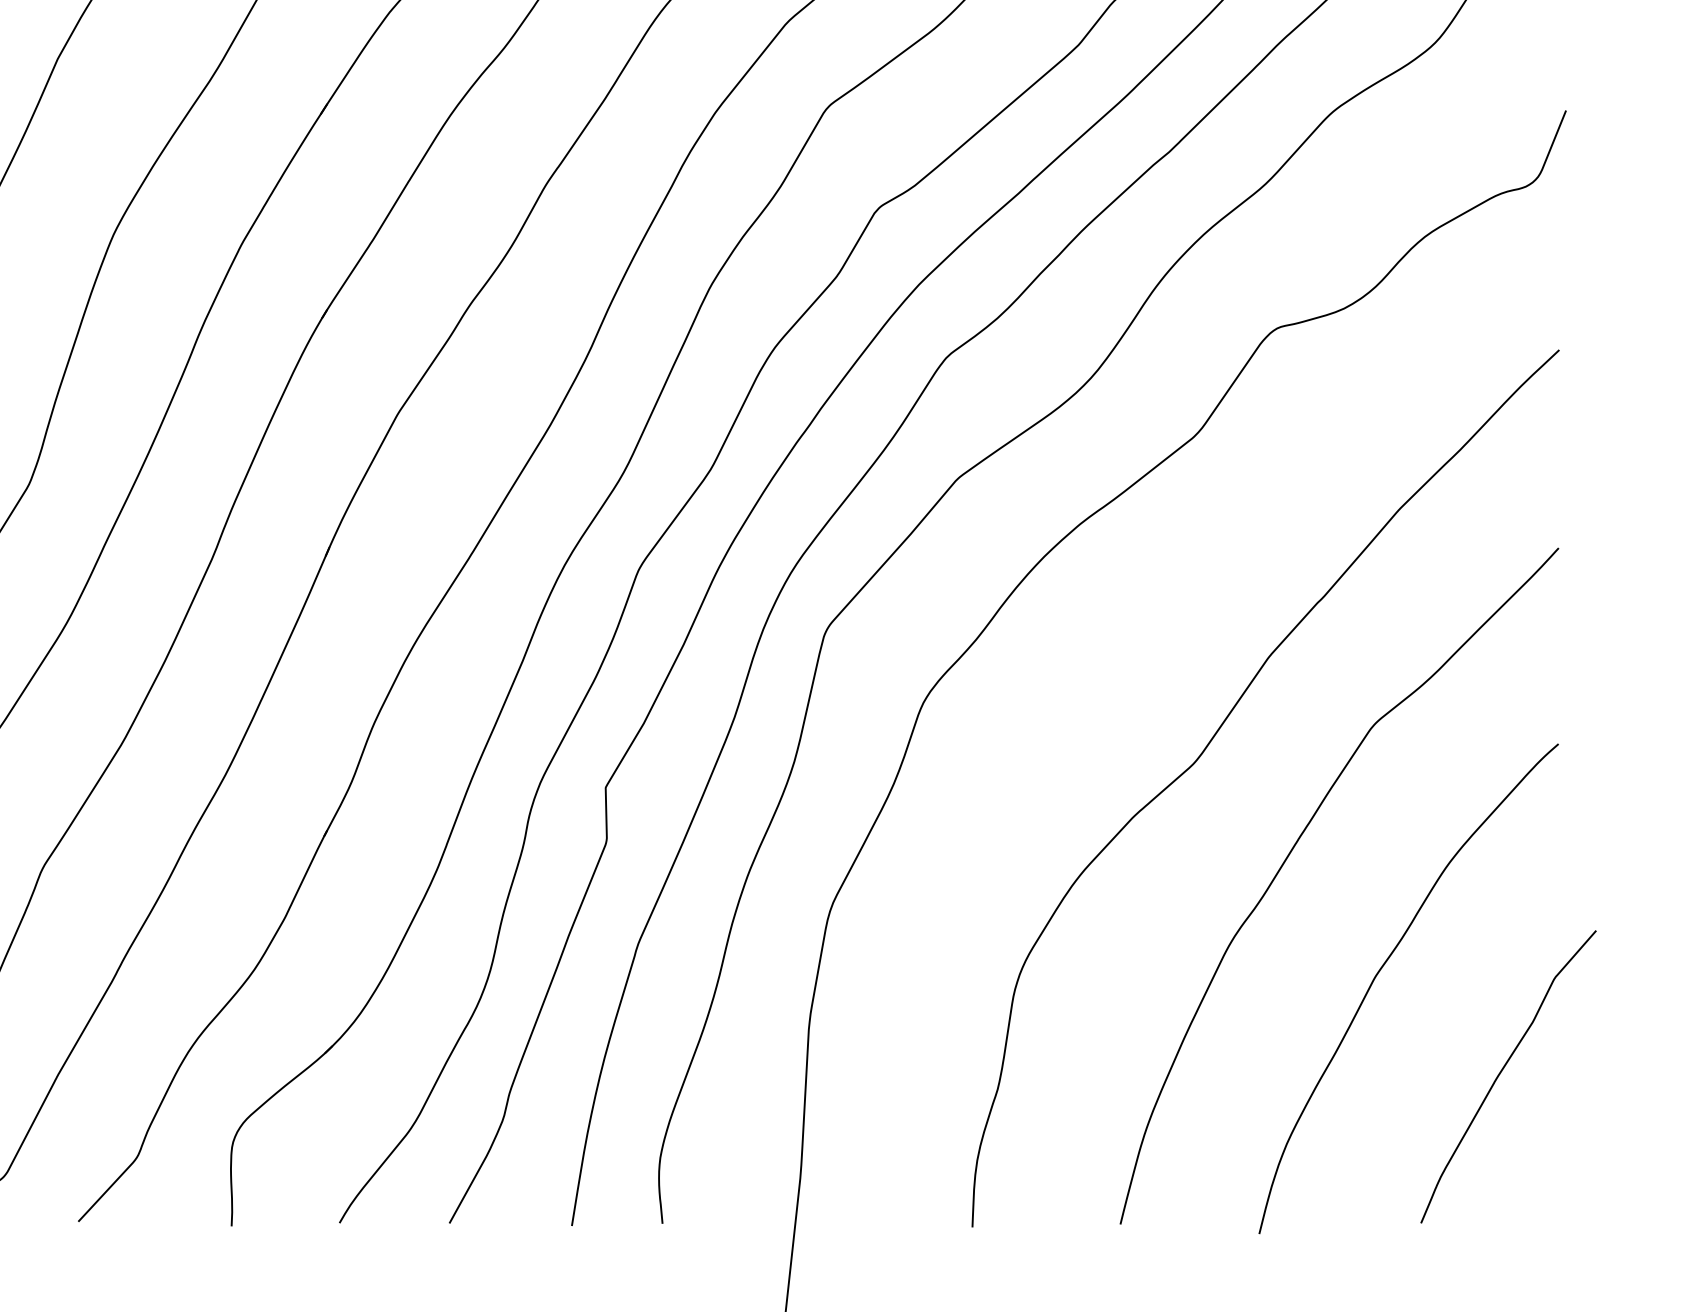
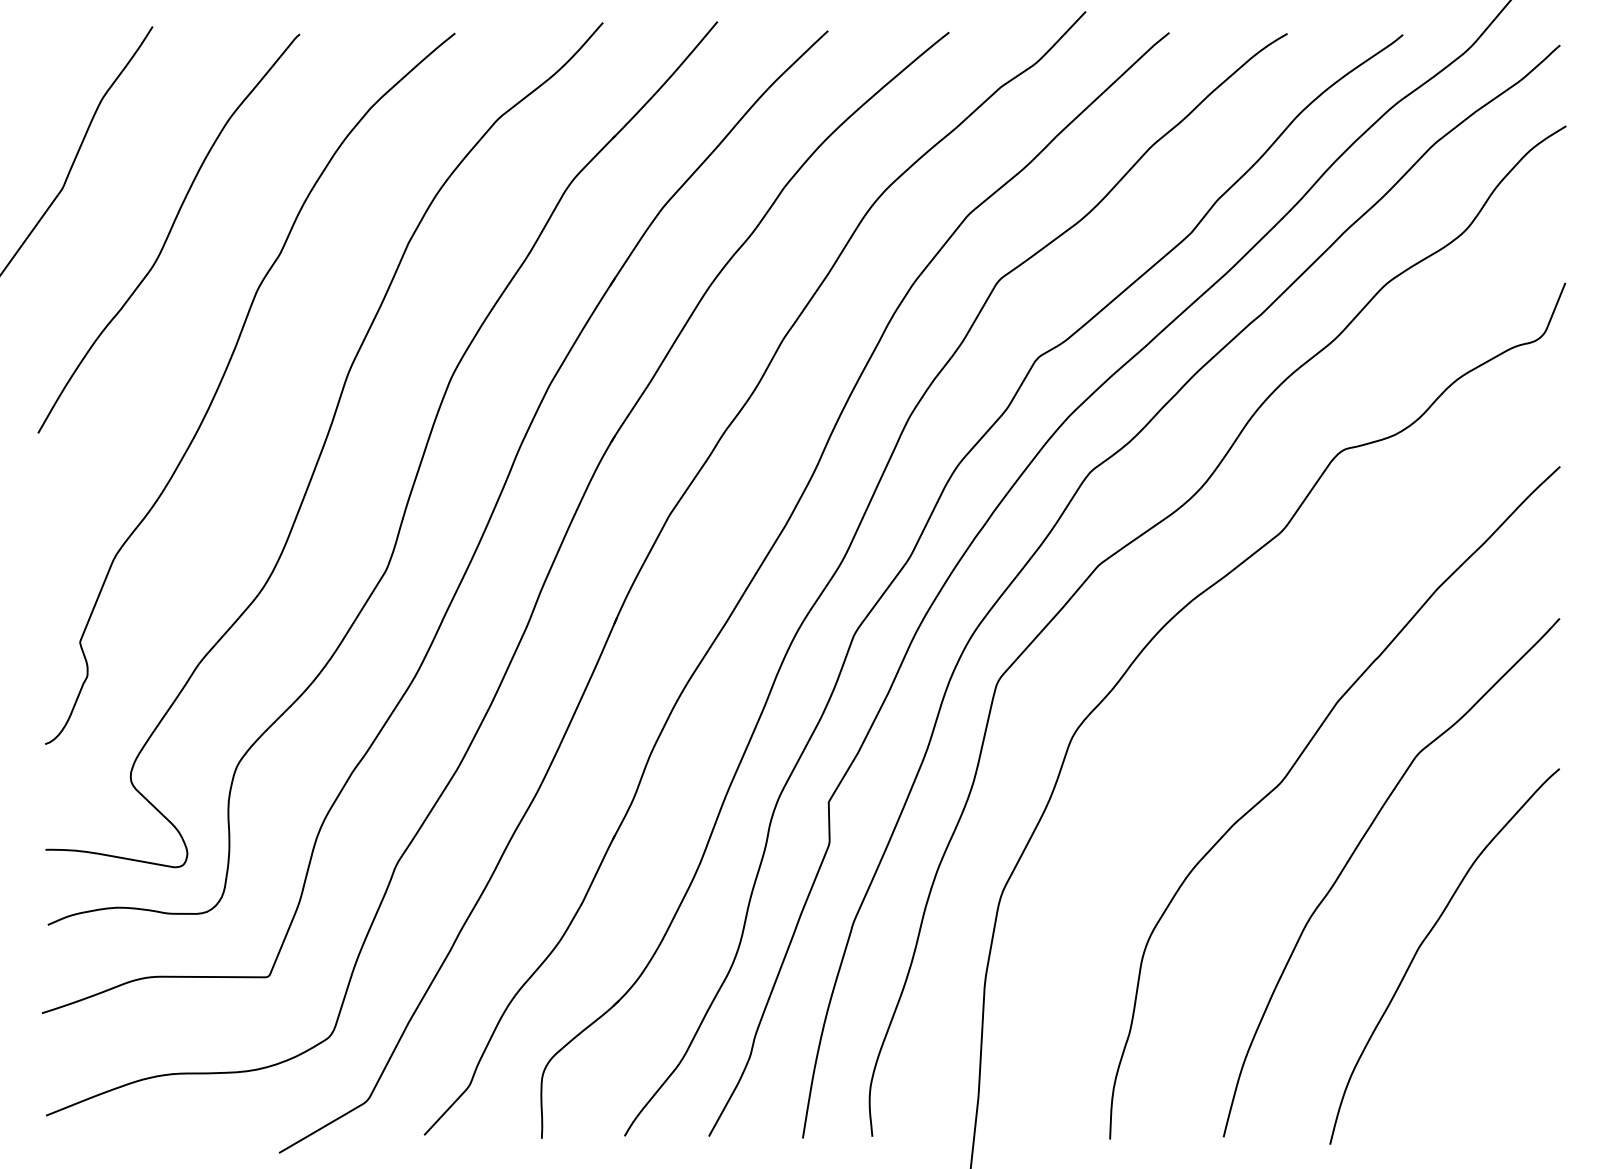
curve: (1502, 1072) -> (1516, 1020), removed

